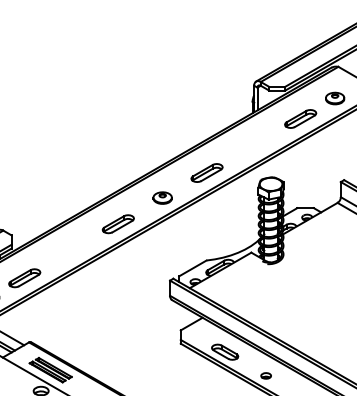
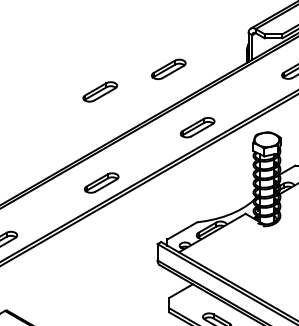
part: (179, 119) -> (167, 69), added
part: (116, 139) -> (99, 91), added
part: (162, 197) -> (149, 154), removed

